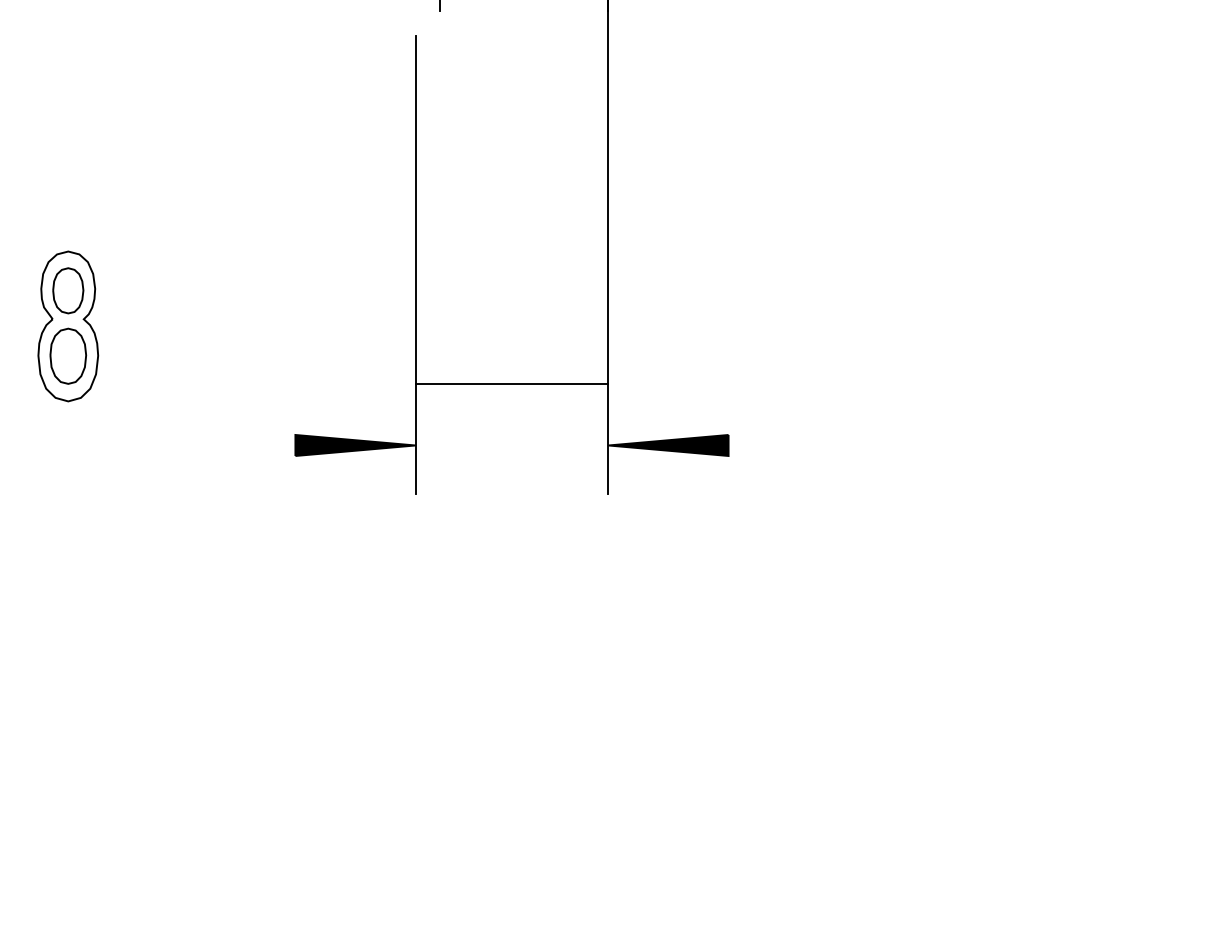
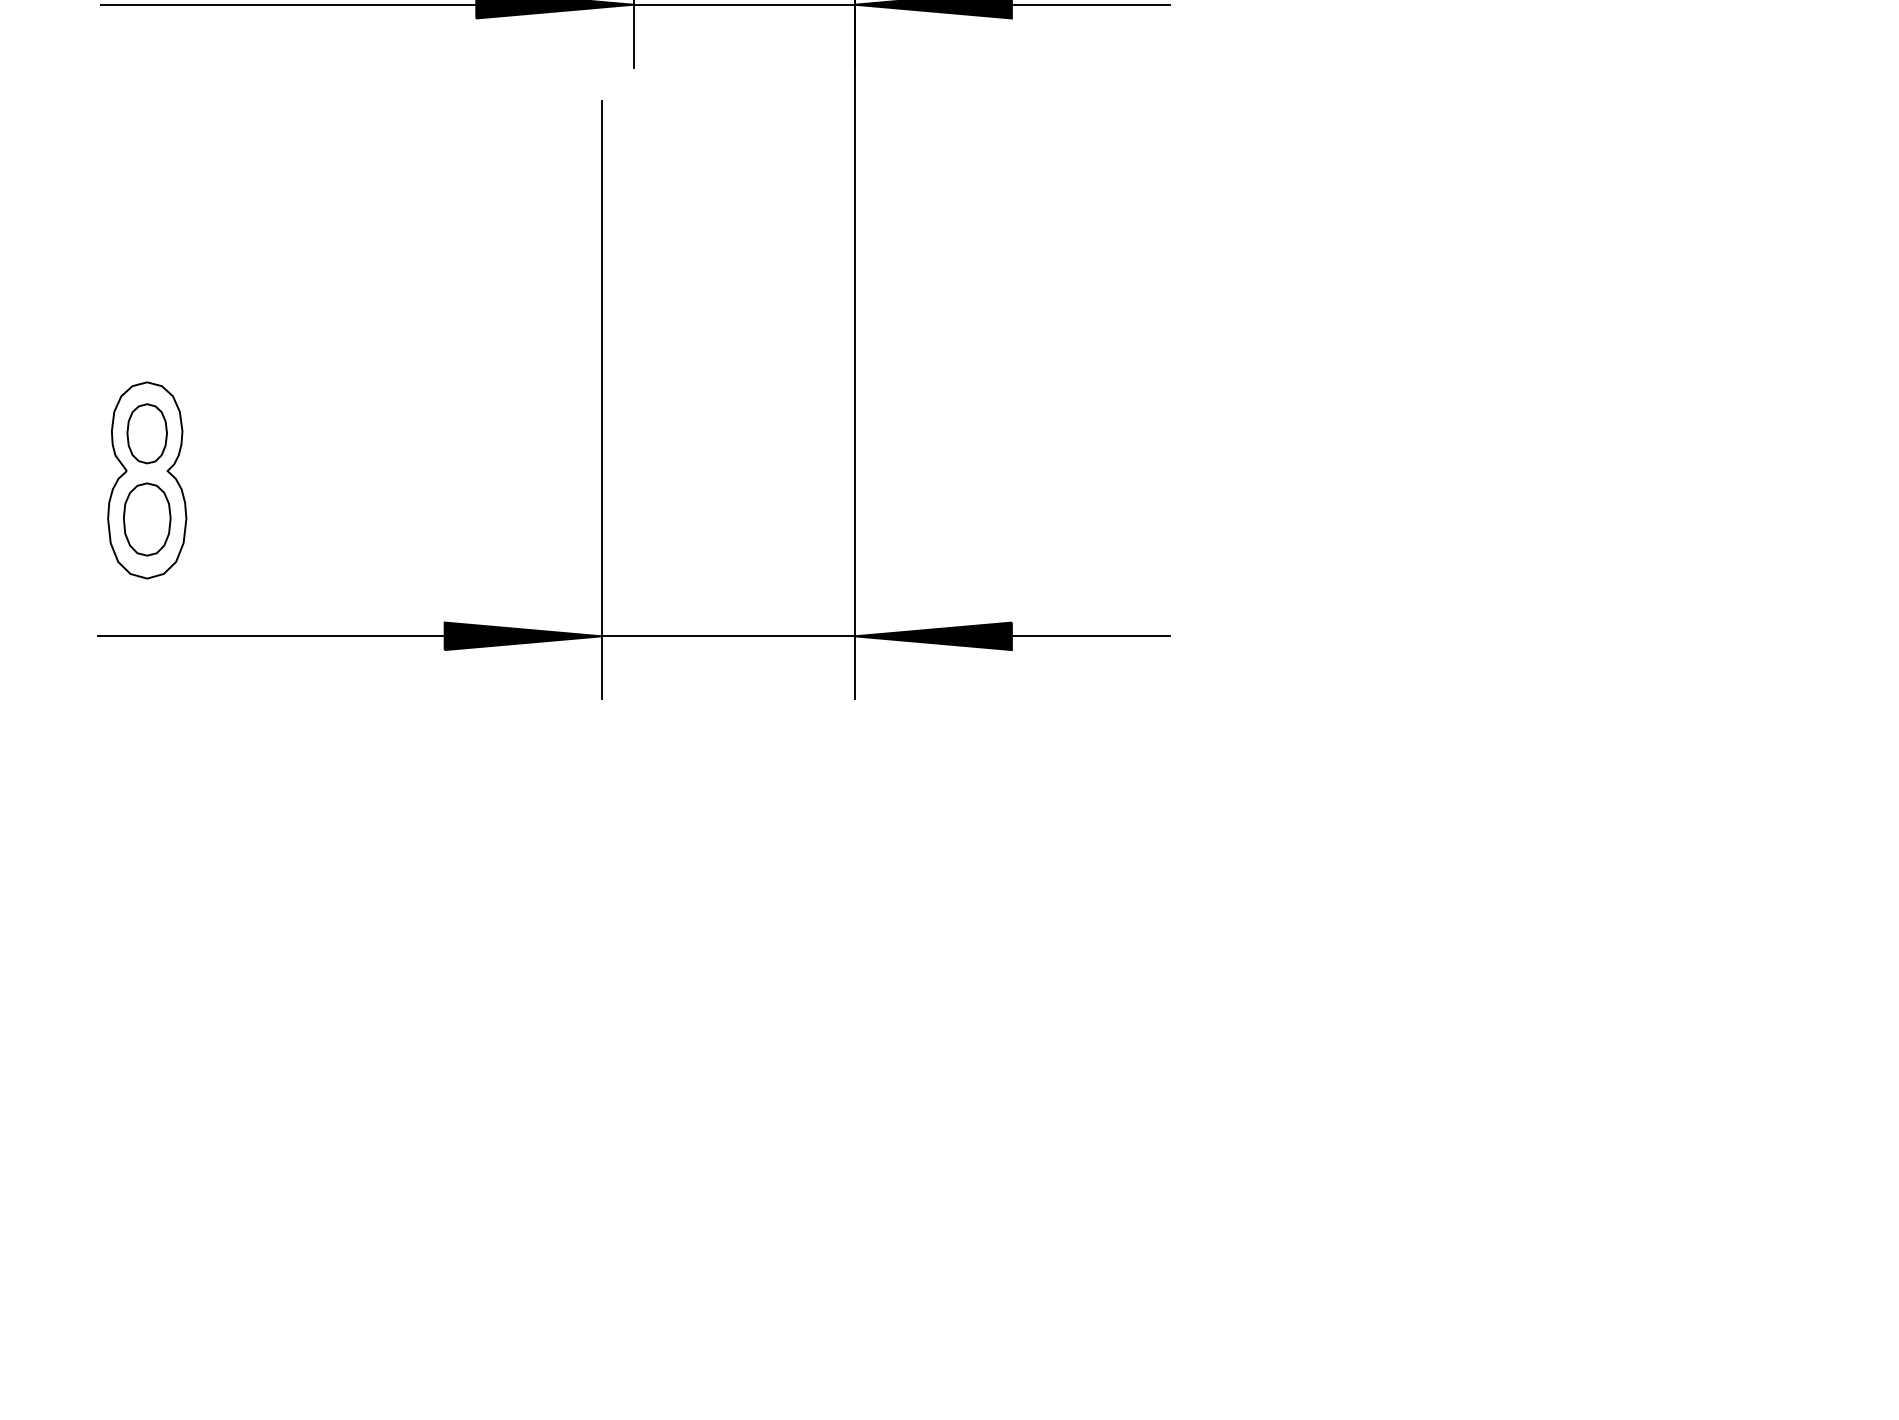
line: (511, 384) -> (727, 636), moved
line: (162, 445) -> (270, 636), added
line: (788, 445) -> (1090, 636), added

